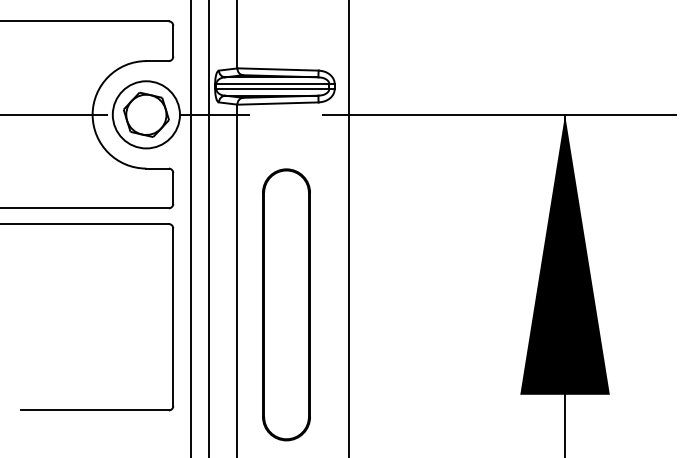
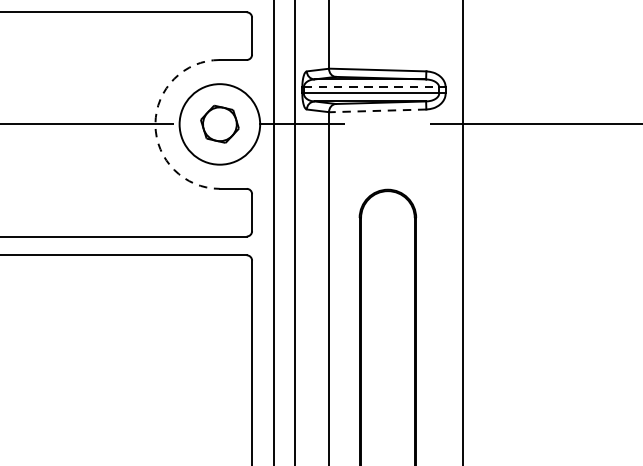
line: (273, 84) -> (372, 88), solid -> dashed
line: (278, 103) -> (378, 110), solid -> dashed
arc: (92, 114) -> (155, 123), solid -> dashed
part: (146, 114) -> (220, 123), size x0.7

